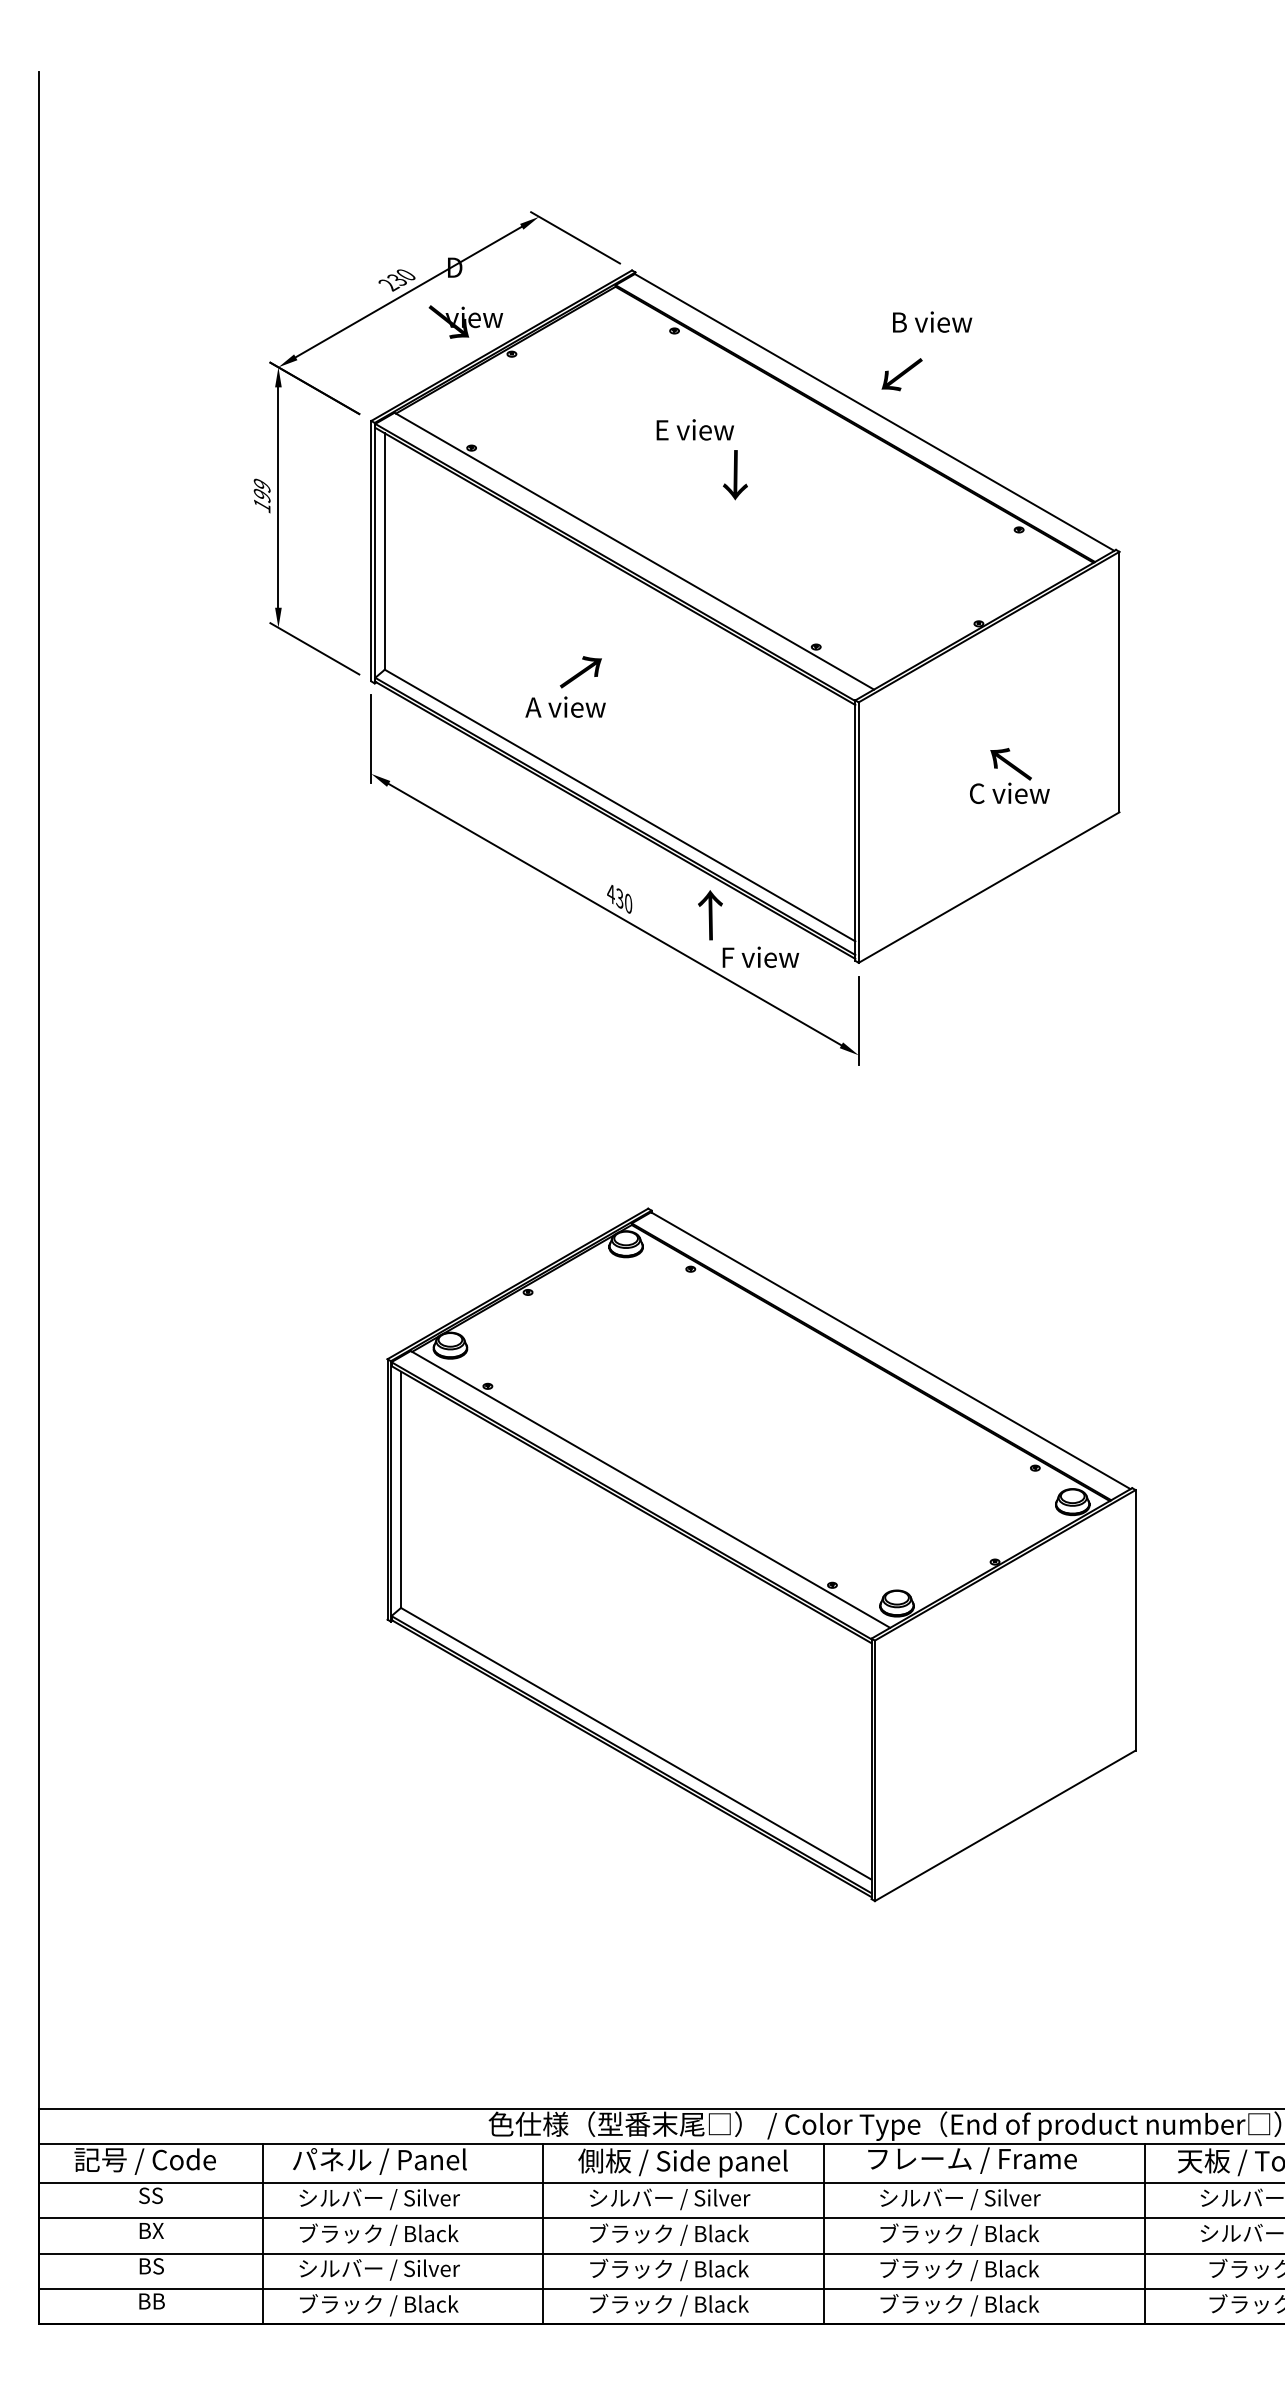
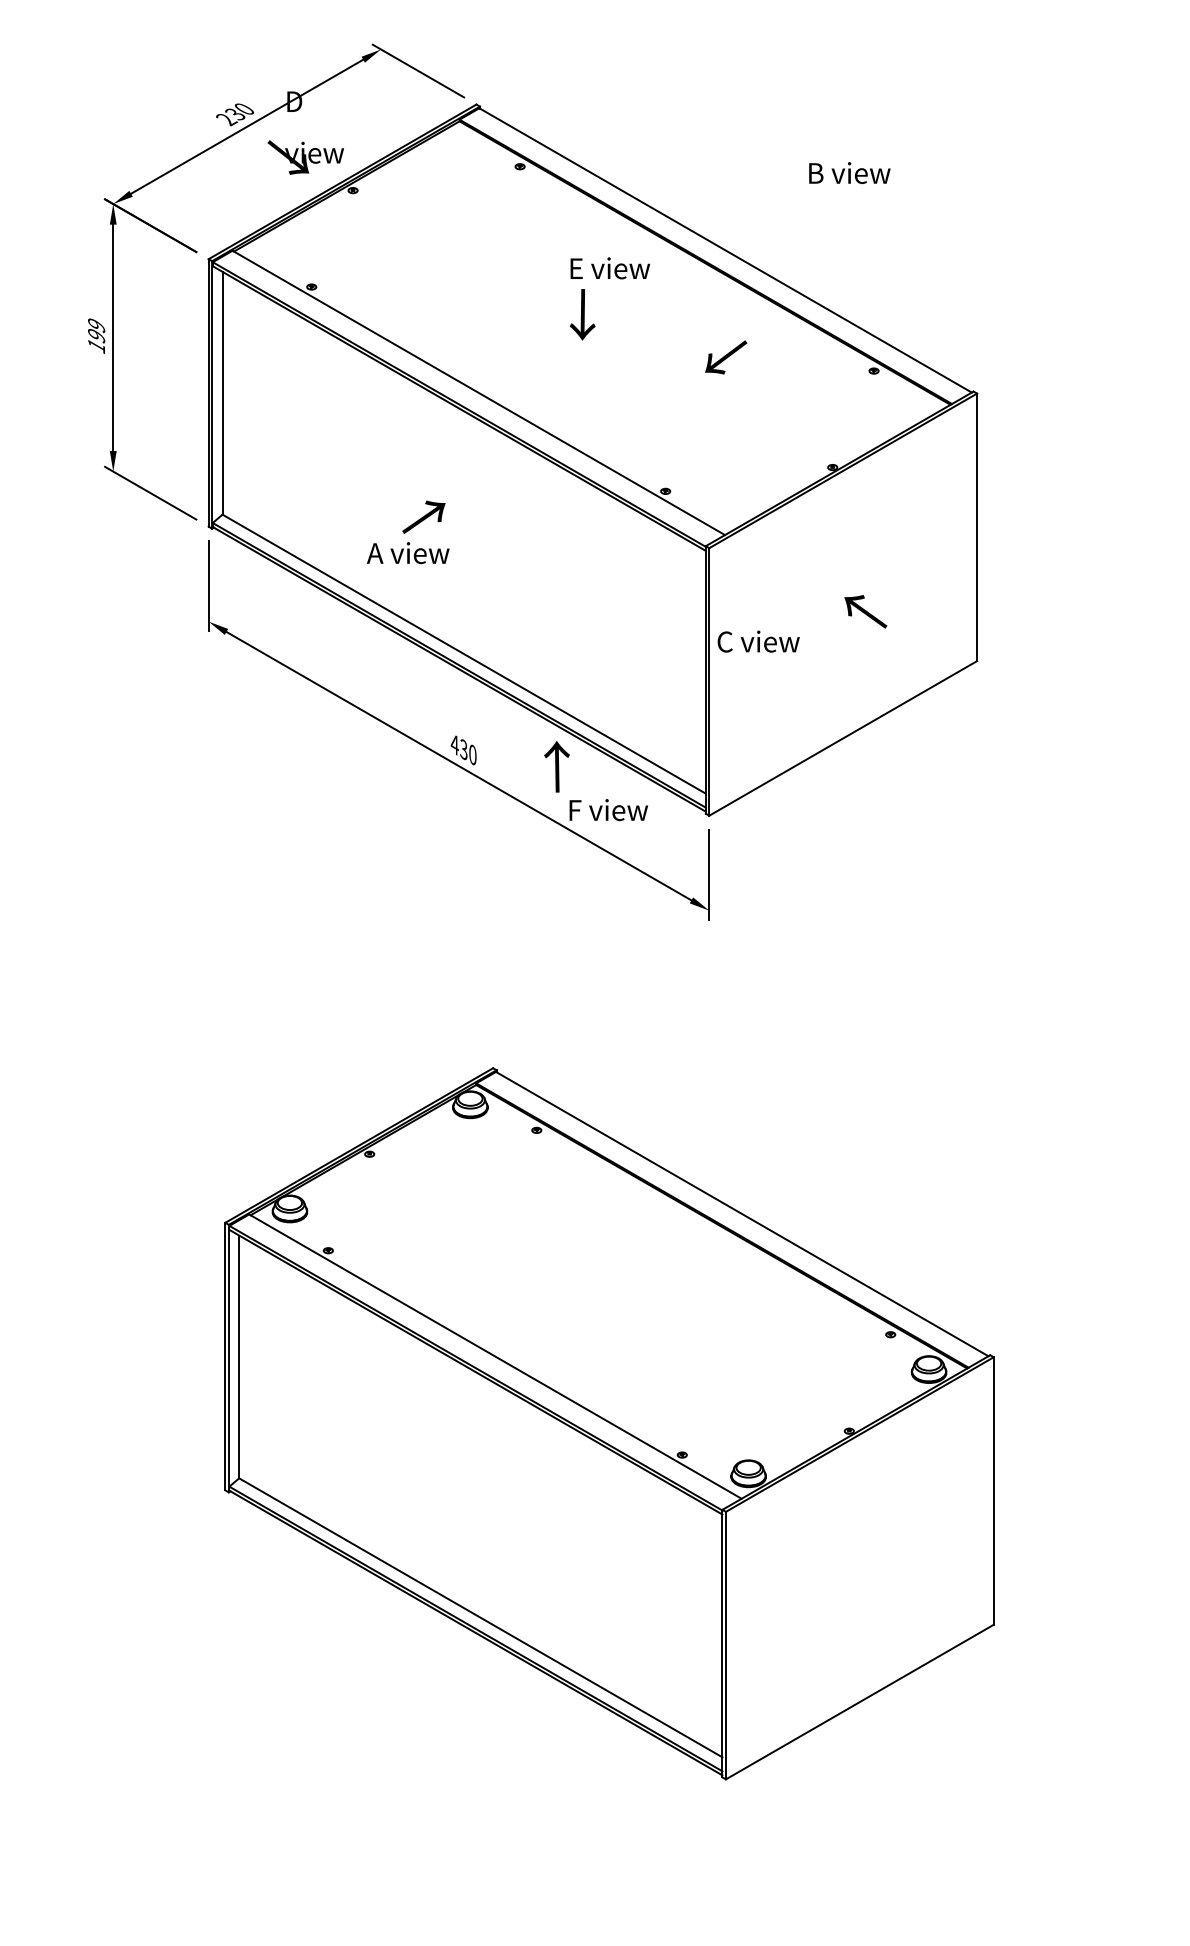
text: (932, 321) -> (849, 172), moved
text: (901, 374) -> (725, 357), moved
text: (694, 429) -> (609, 267), moved
text: (1009, 792) -> (758, 640), moved

